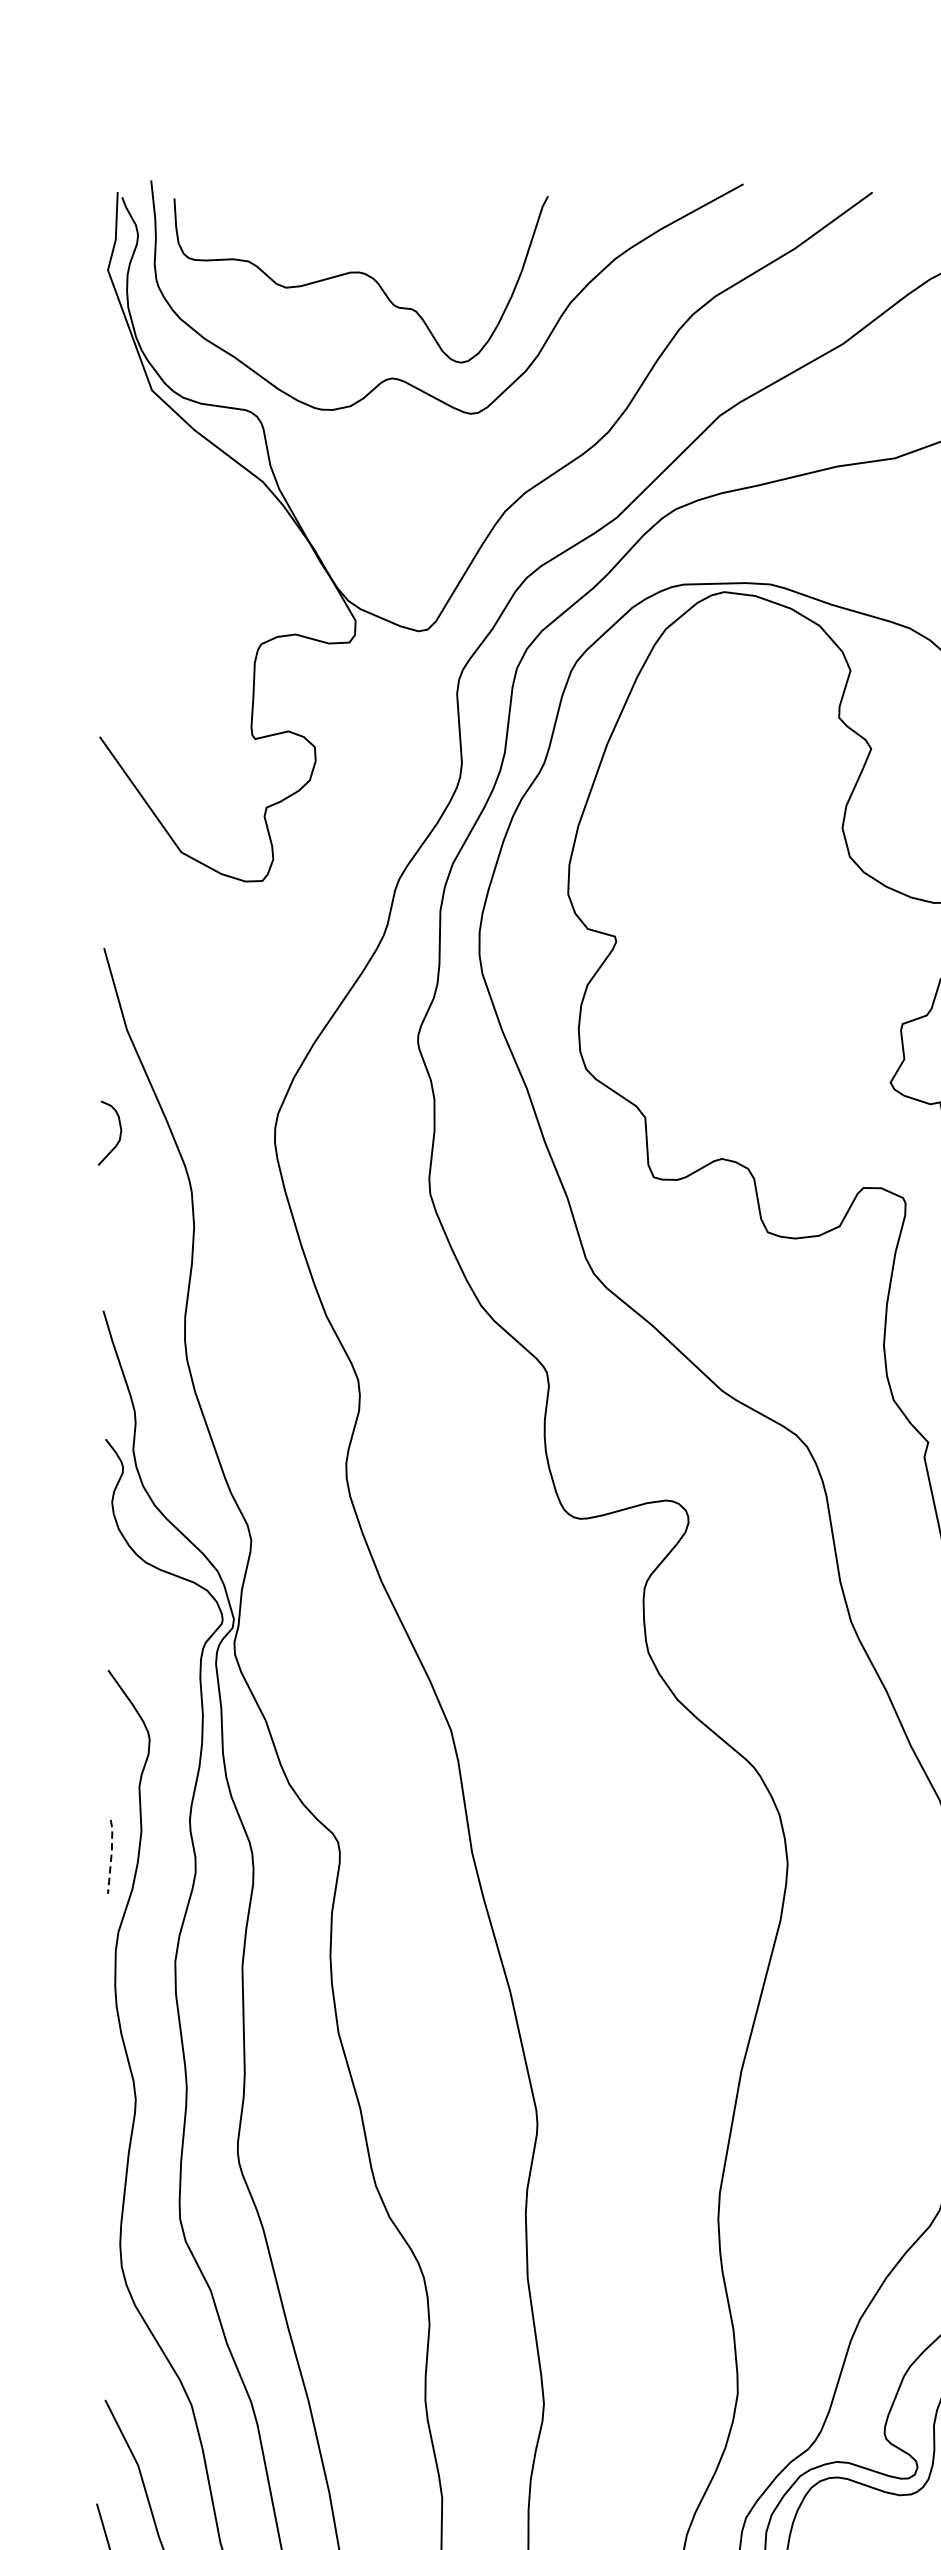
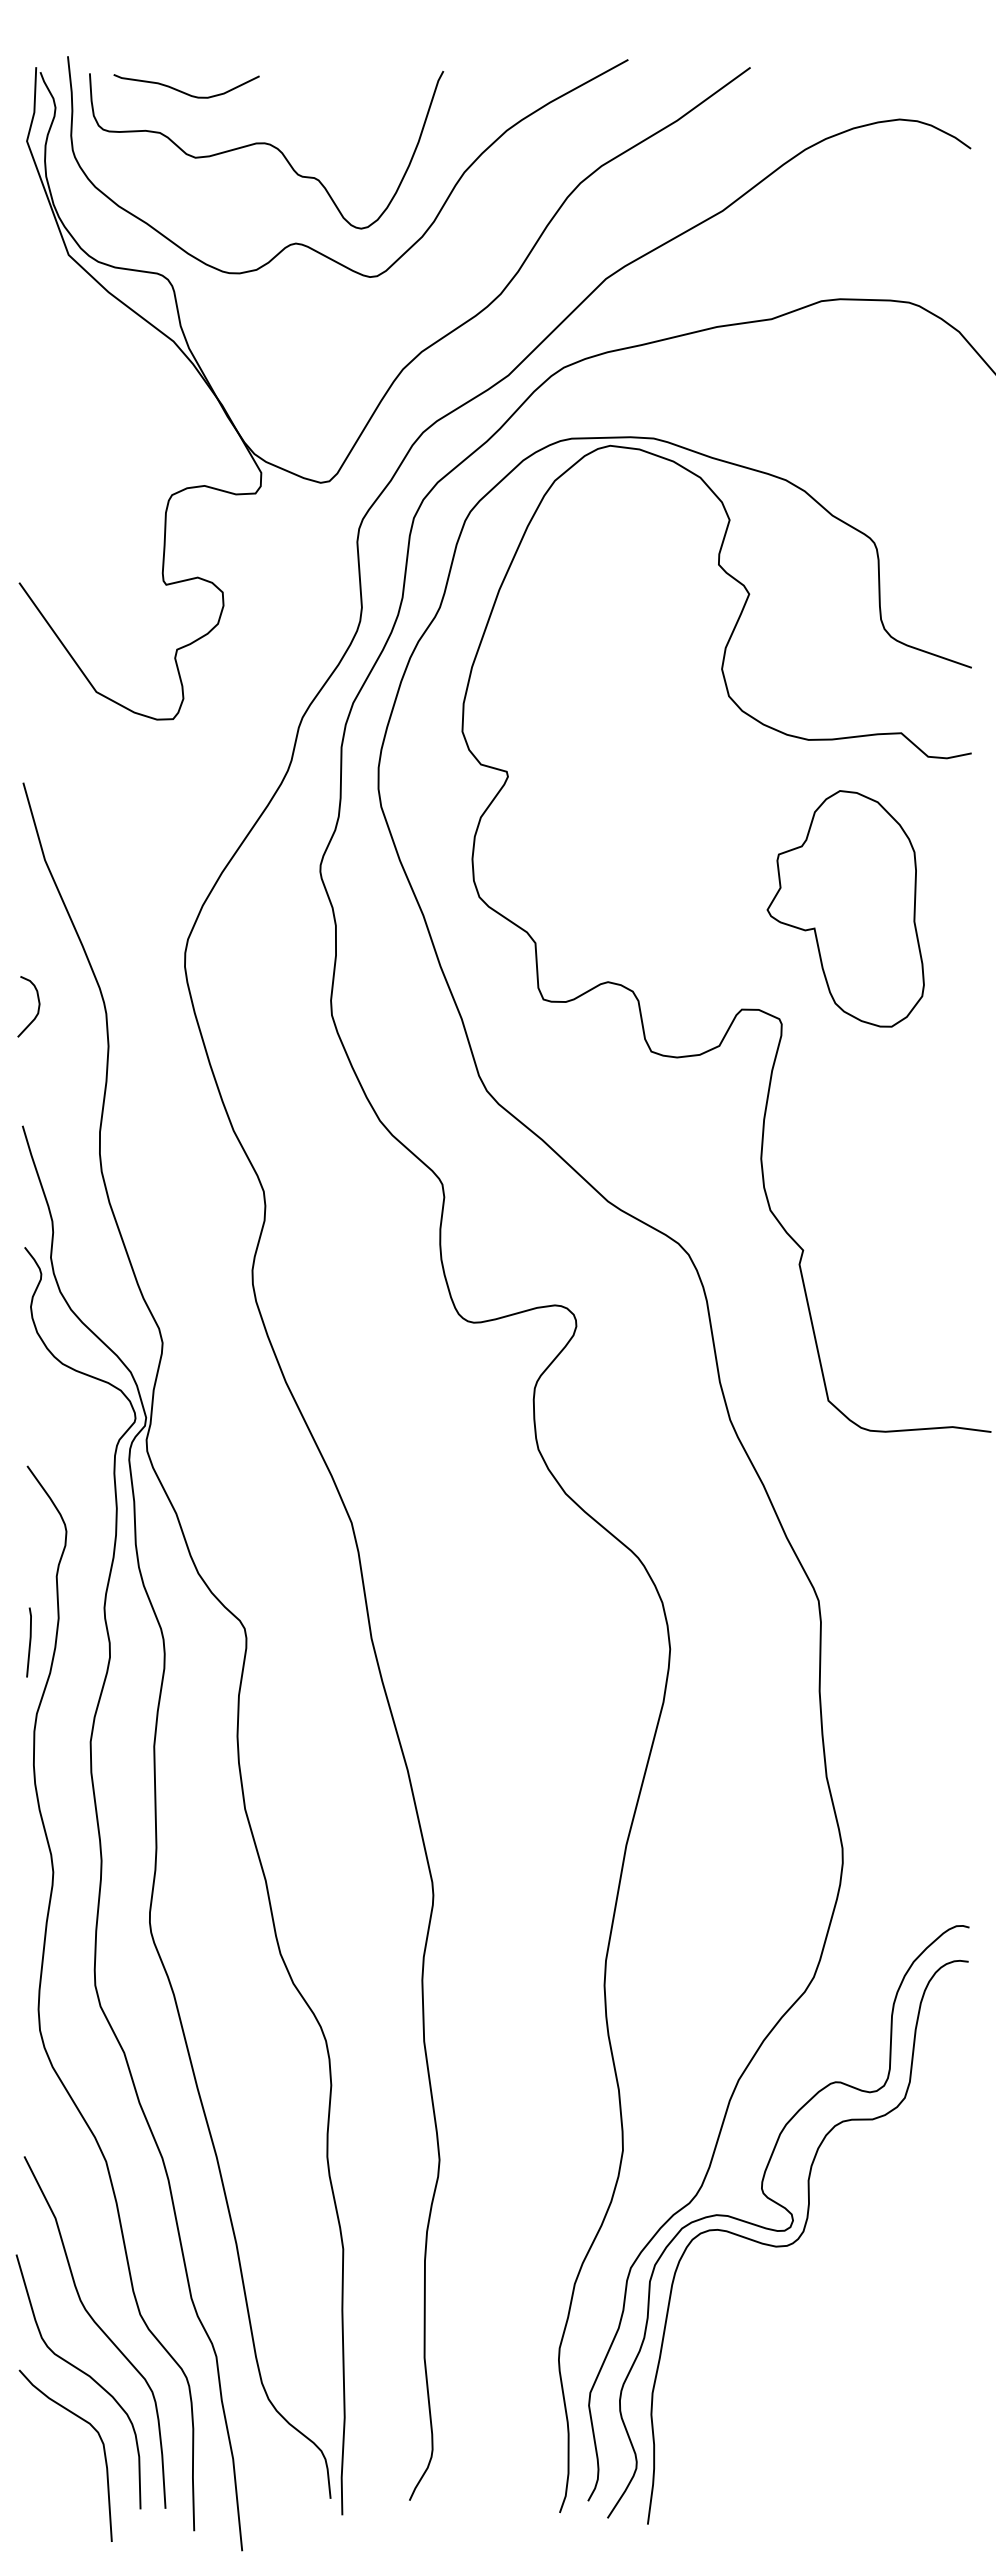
curve: (273, 217) -> (183, 91), added
curve: (119, 1136) -> (37, 1009), moved
line: (111, 1855) -> (30, 1641), dashed -> solid

